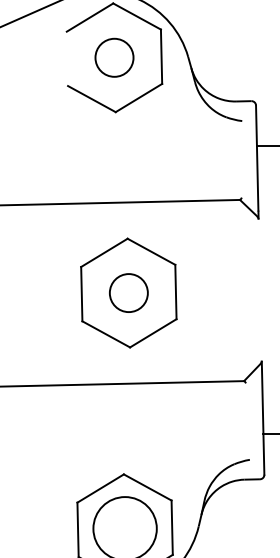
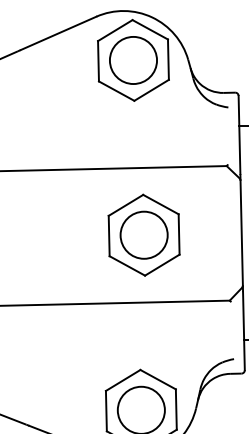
circle: (114, 57) -> (133, 60), size x1.67
line: (67, 59) -> (98, 61), added
line: (259, 289) -> (241, 232), added
circle: (127, 292) -> (143, 234), size x1.67

